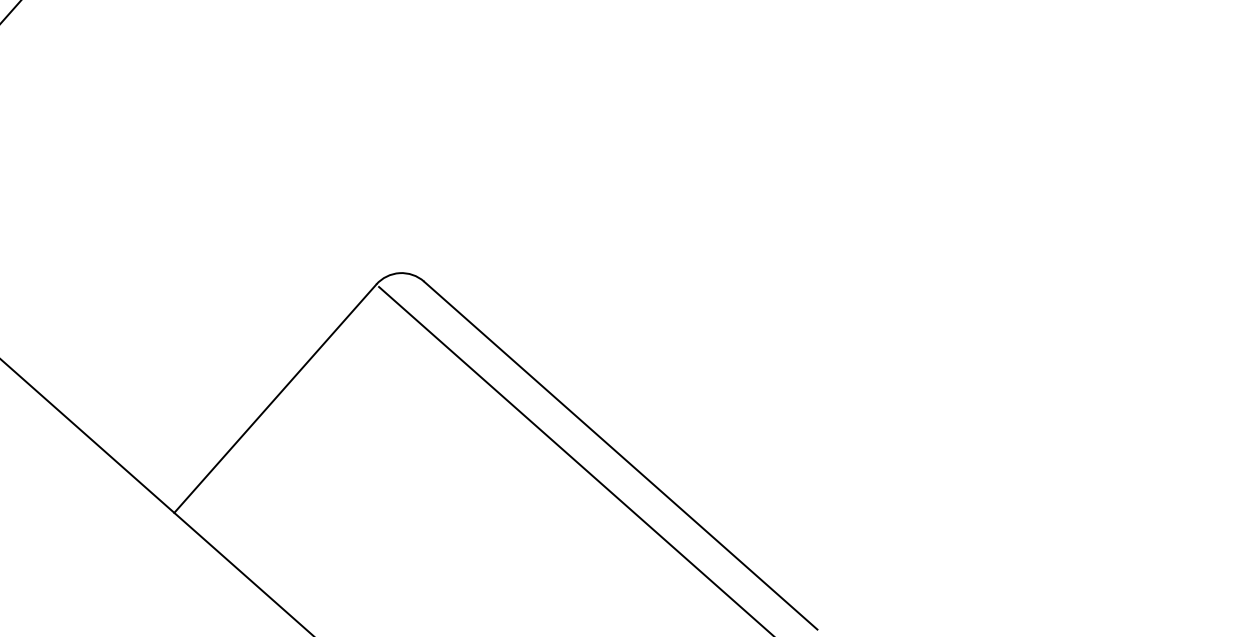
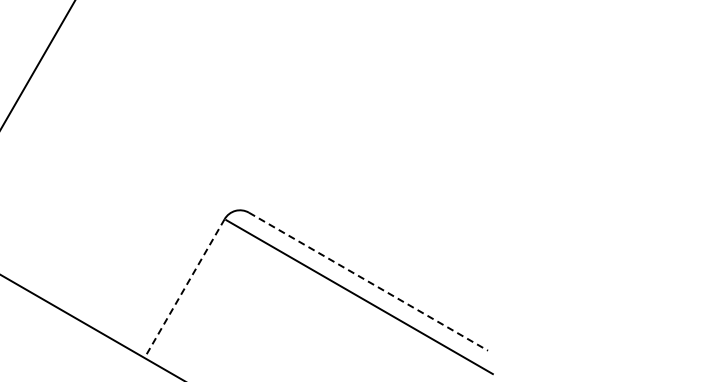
line: (274, 400) -> (184, 289), solid -> dashed
line: (620, 455) -> (368, 281), solid -> dashed

